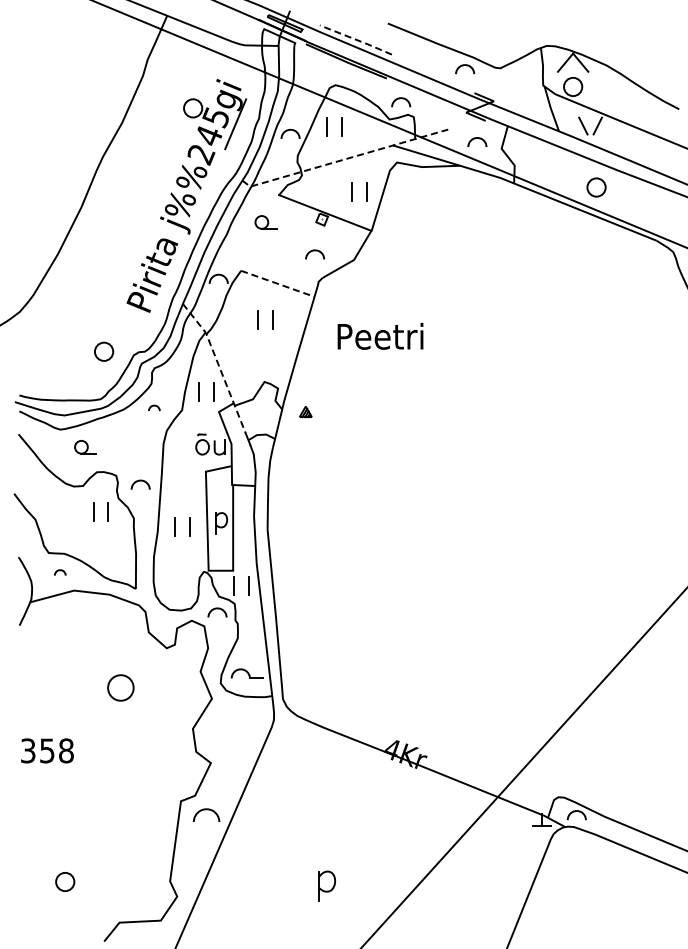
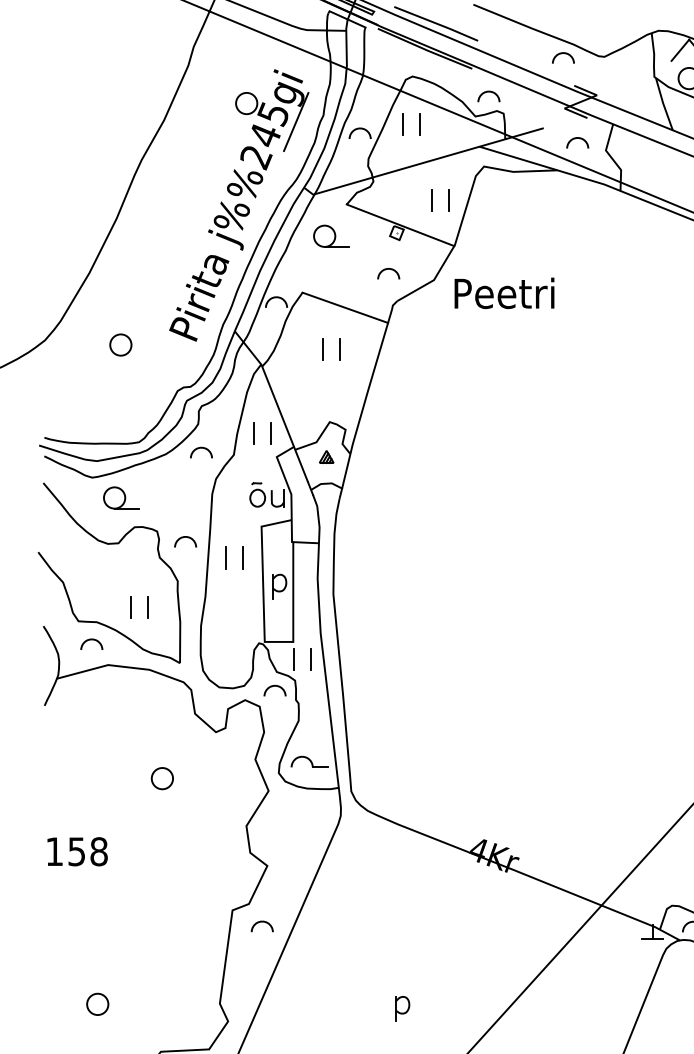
line: (356, 40) -> (436, 24), dashed -> solid
line: (344, 159) -> (422, 163), dashed -> solid
part: (265, 222) -> (330, 236), size x1.43
line: (277, 283) -> (344, 307), dashed -> solid
text: (380, 336) -> (504, 293), moved
part: (104, 351) -> (121, 344), moved
line: (219, 366) -> (277, 404), dashed -> solid
part: (154, 407) -> (201, 451), size x1.67
part: (305, 412) -> (326, 457), moved
part: (85, 447) -> (121, 498), size x1.43
part: (100, 511) -> (138, 606), moved
part: (175, 526) -> (226, 557), moved
part: (60, 572) -> (92, 643), size x1.67
part: (120, 688) -> (162, 779), size x0.71
text: (28, 750) -> (54, 851), 358 -> 158
part: (206, 814) -> (262, 925), size x0.71
part: (326, 885) -> (401, 1008), size x0.71

